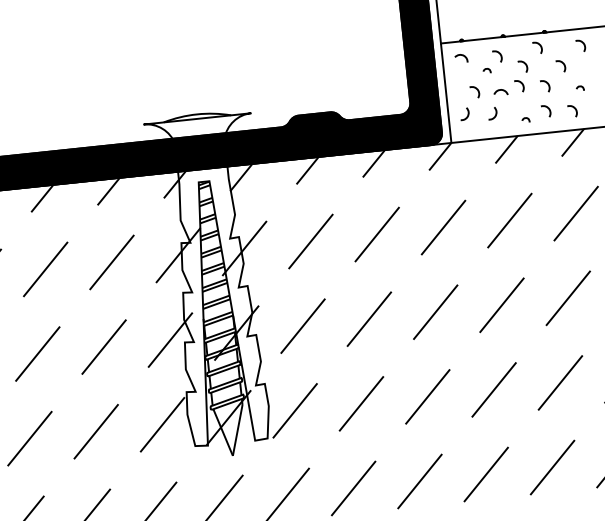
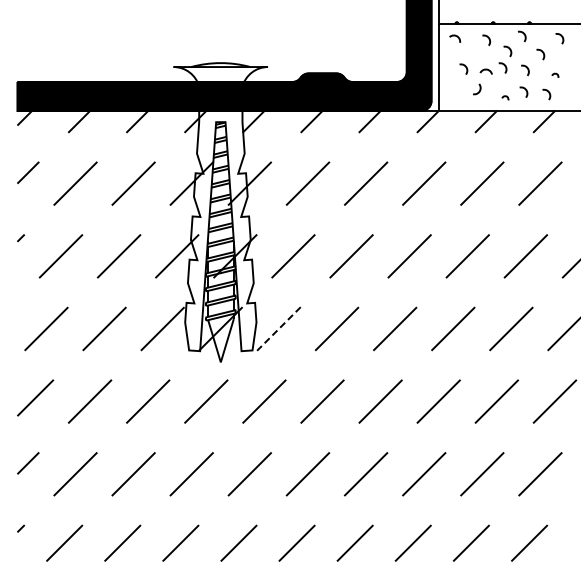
curve: (487, 69) -> (476, 50), removed
curve: (466, 116) -> (454, 89), removed
line: (294, 410) -> (278, 328), solid -> dashed

